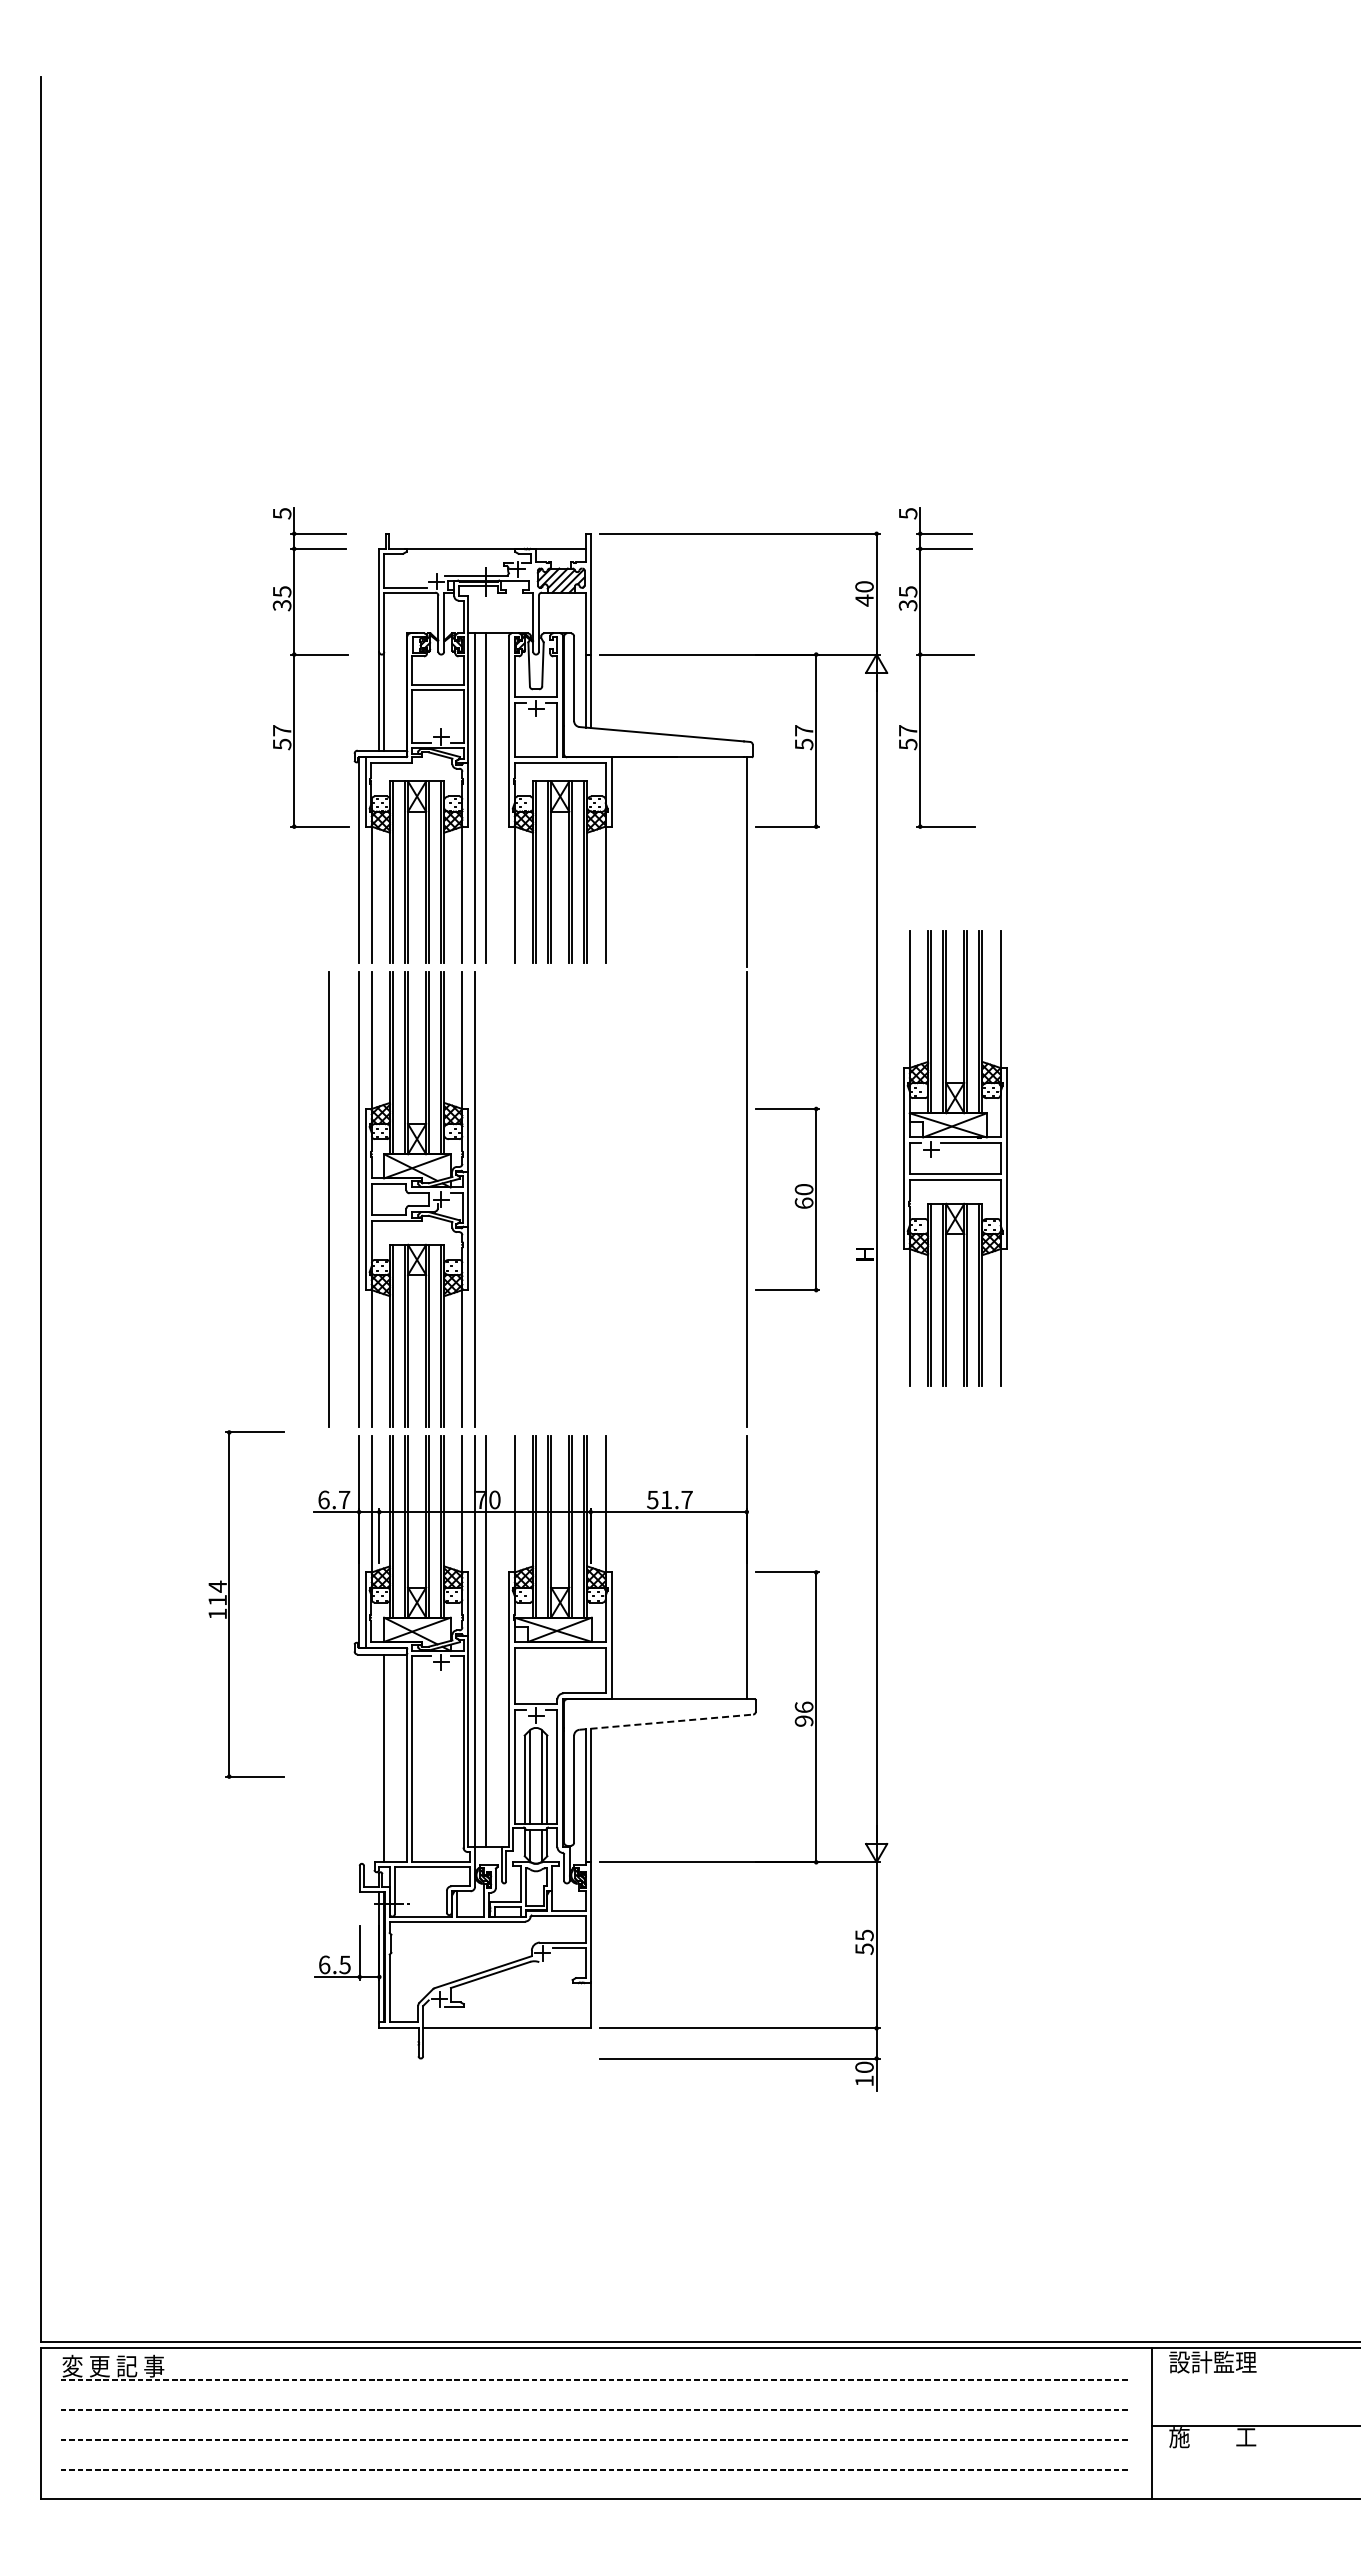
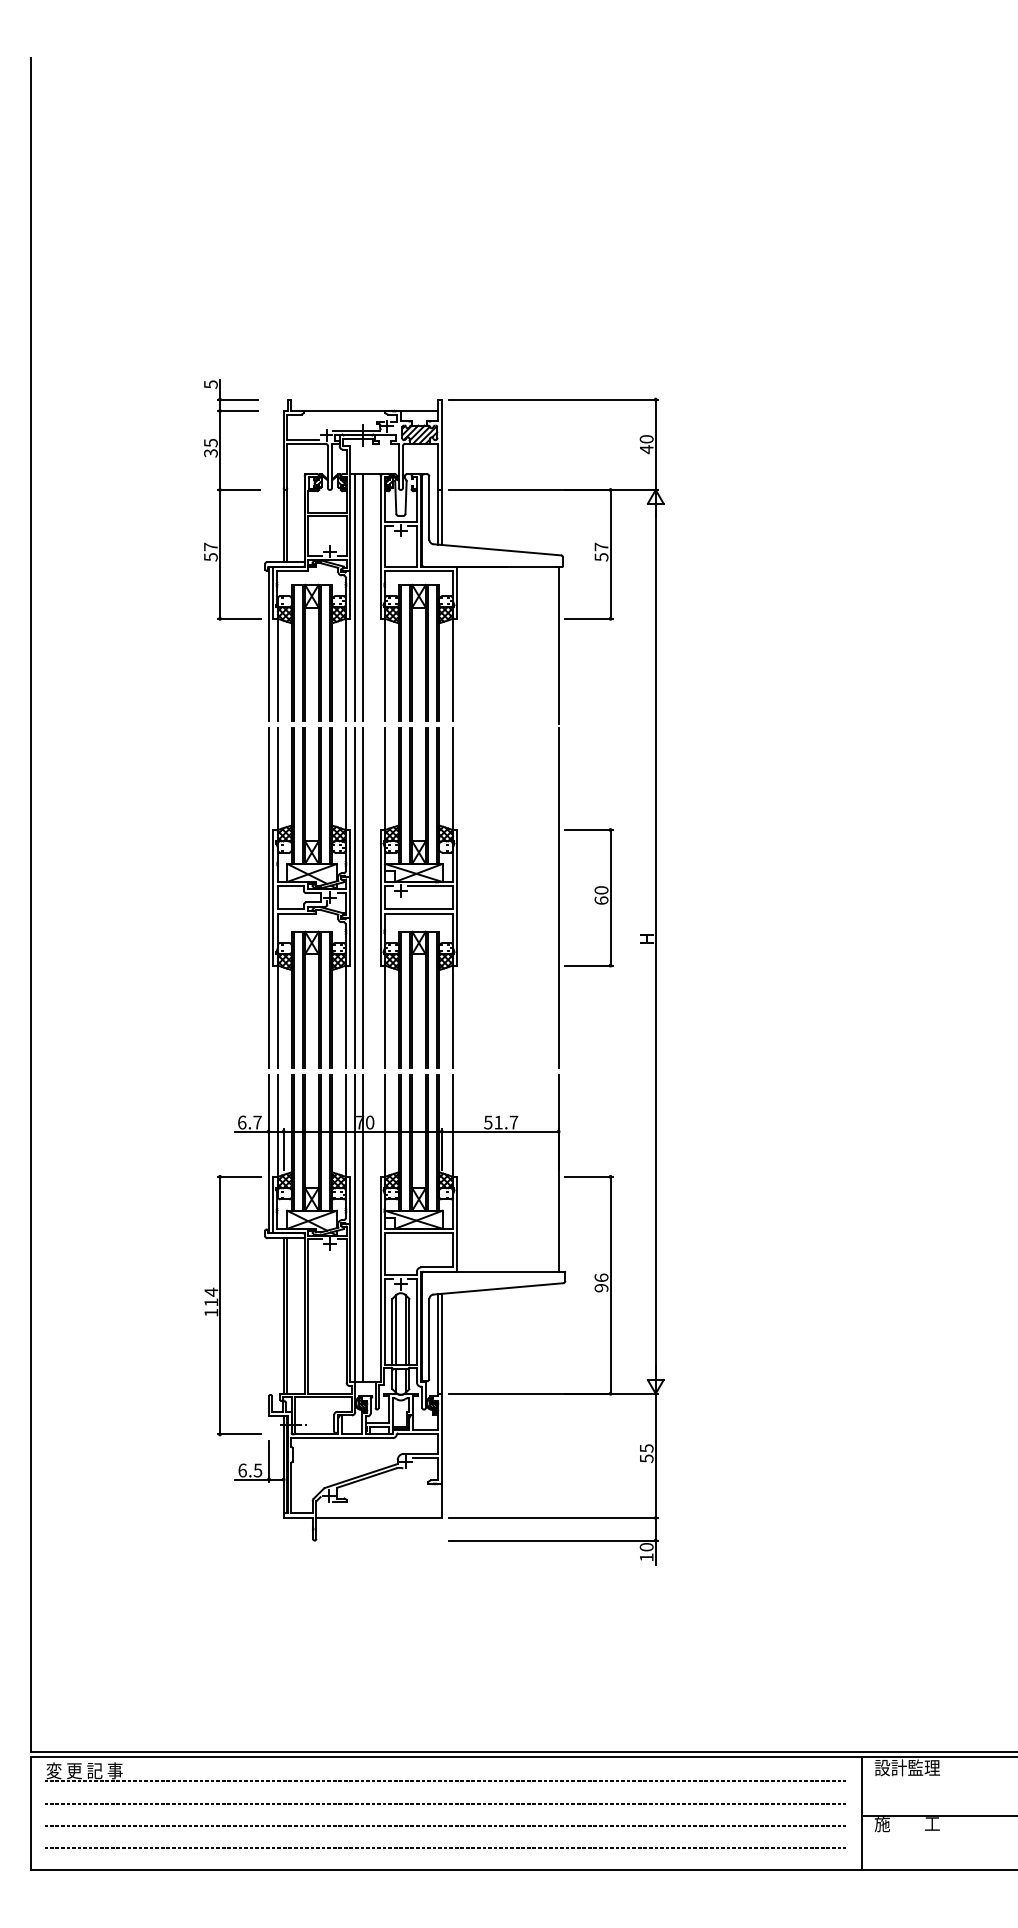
part: (936, 655) -> (700, 490), removed
part: (955, 1158) -> (419, 897), moved
line: (328, 1199) -> (363, 897), moved
part: (229, 1604) -> (220, 1305), moved
line: (666, 1722) -> (498, 1289), dashed -> solid
line: (379, 1758) -> (283, 1316), added

